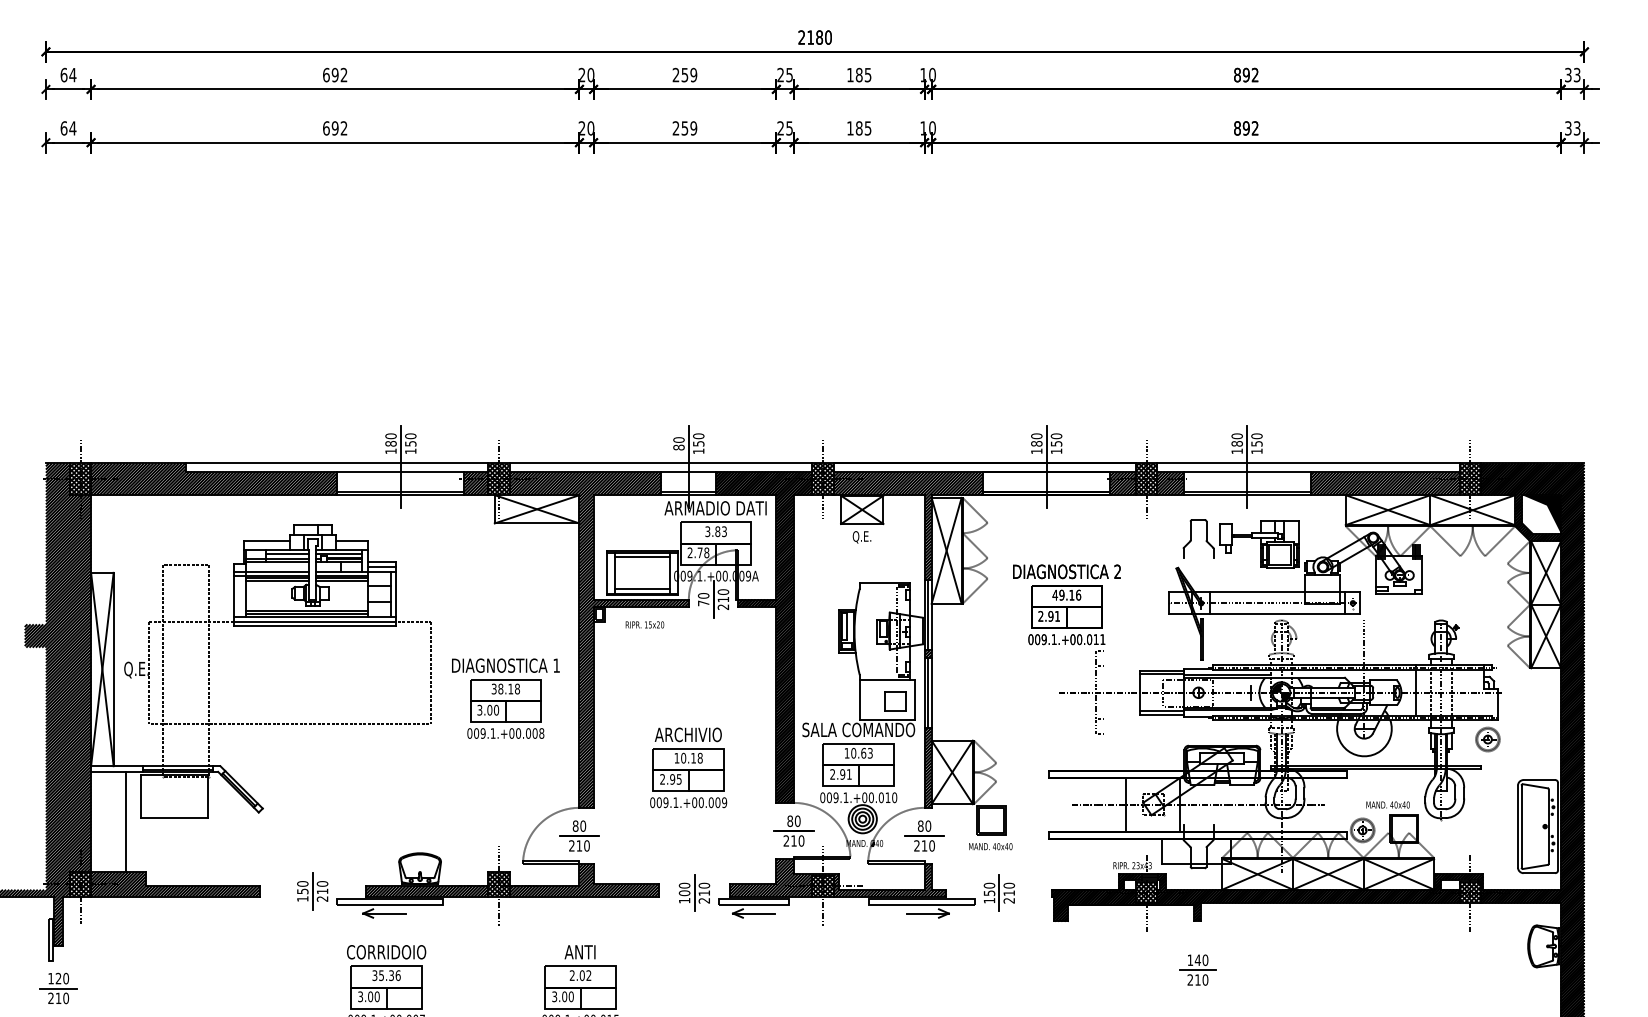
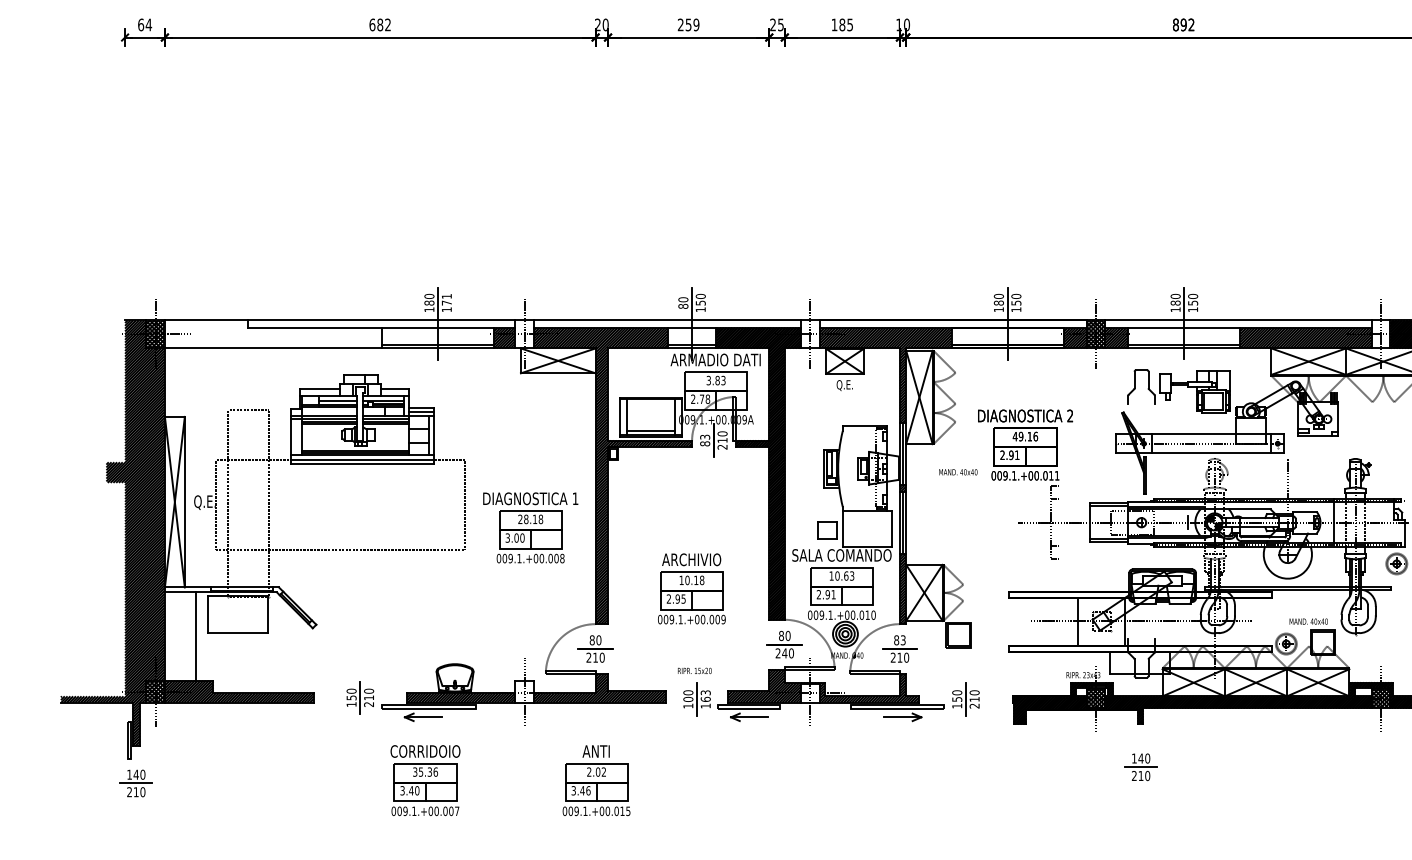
text: (334, 128) -> (379, 25), 692 -> 682
text: (410, 439) -> (446, 299), 150 -> 171
hatch: (214, 479) -> (273, 334), removed
hatch: (498, 479) -> (524, 334), removed
hatch: (822, 479) -> (809, 334), removed
hatch: (1469, 479) -> (1380, 334), removed
line: (641, 557) -> (650, 403), removed
text: (703, 599) -> (705, 440), 70 -> 83
text: (644, 624) -> (694, 670), moved
text: (493, 689) -> (519, 519), 38.18 -> 28.18
part: (895, 701) -> (827, 530), moved
text: (928, 825) -> (903, 639), 80 -> 83
text: (793, 840) -> (784, 652), 210 -> 240
text: (990, 846) -> (958, 472), moved
hatch: (498, 884) -> (524, 691), removed
hatch: (822, 885) -> (809, 692), removed
text: (704, 892) -> (705, 698), 210 -> 163
text: (58, 978) -> (136, 774), 120 -> 140
text: (370, 996) -> (411, 790), 3.00 -> 3.40
text: (567, 996) -> (585, 790), 3.00 -> 3.46

